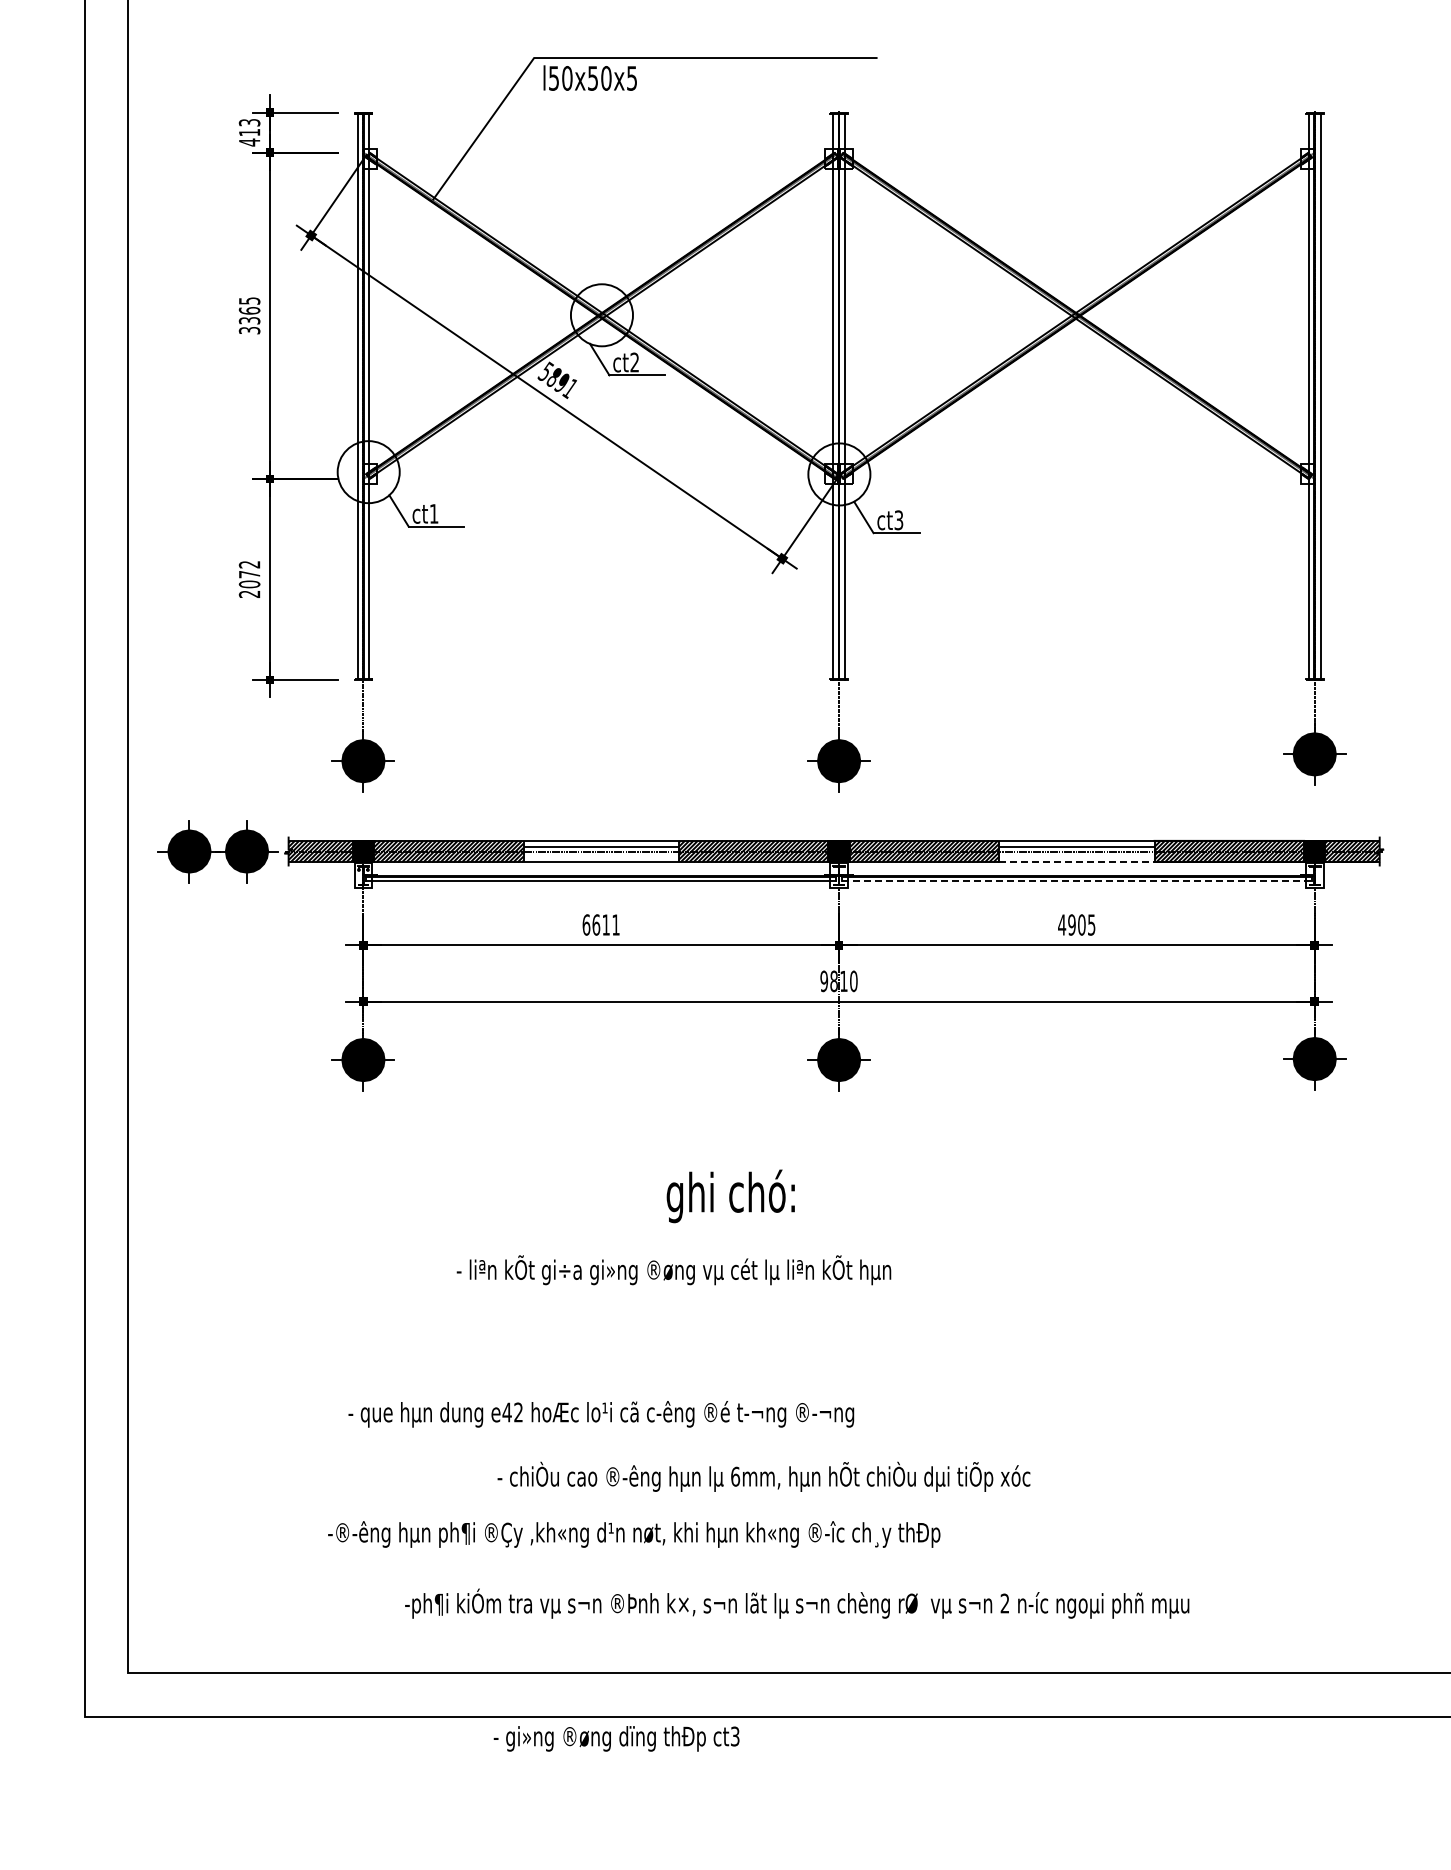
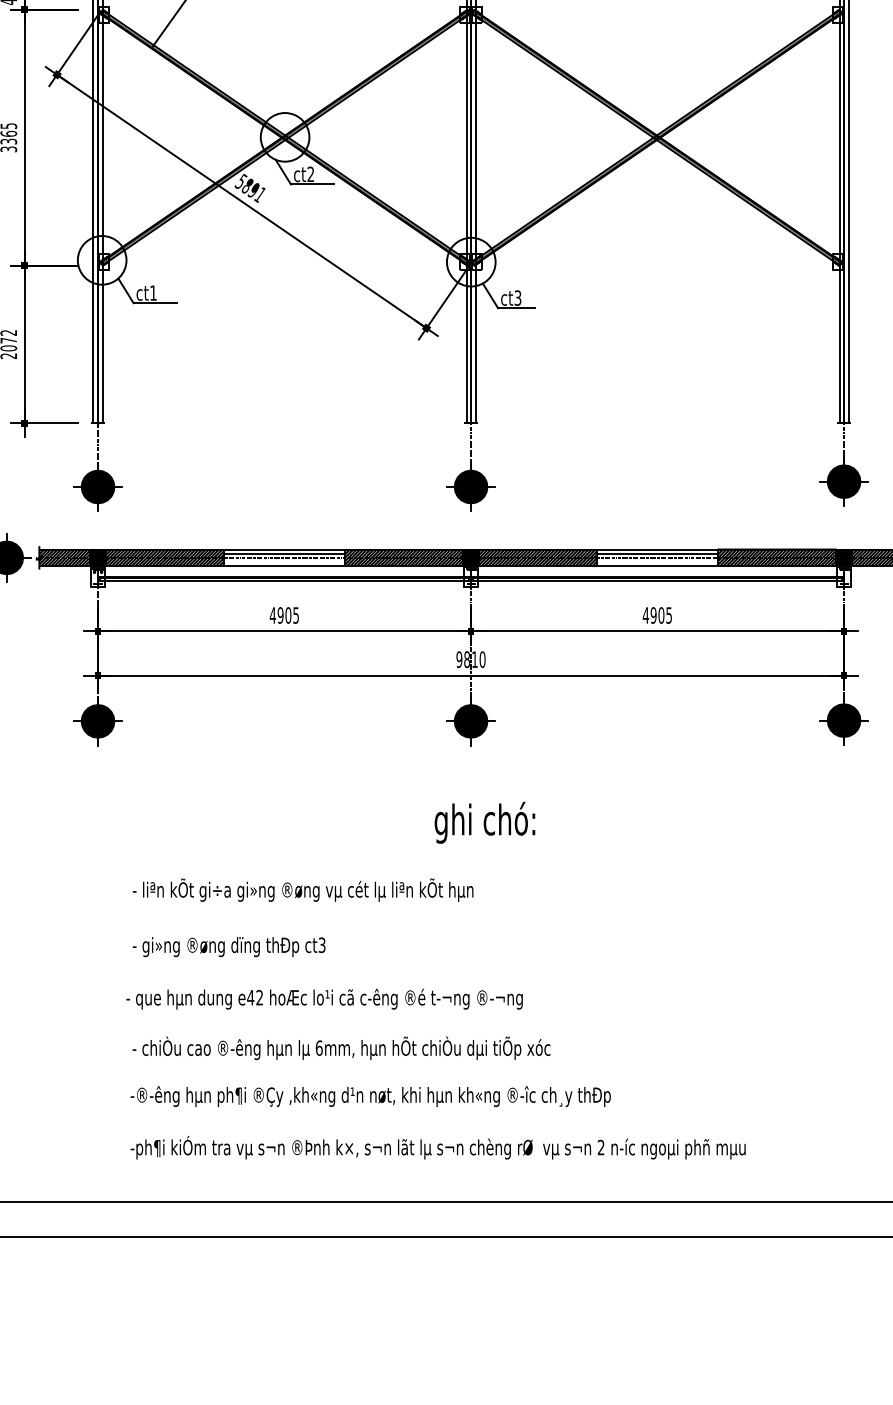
line: (1076, 862) -> (657, 566), dashed -> solid
line: (1077, 881) -> (658, 581), dashed -> solid
text: (600, 924) -> (283, 615), 6611 -> 4905
text: (730, 1196) -> (484, 822), moved
text: (673, 1270) -> (302, 890), moved
text: (601, 1414) -> (324, 999), moved
text: (763, 1476) -> (341, 1047), moved
text: (634, 1534) -> (370, 1096), moved
text: (616, 1738) -> (229, 946), moved

